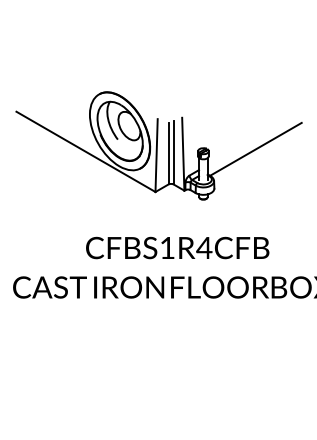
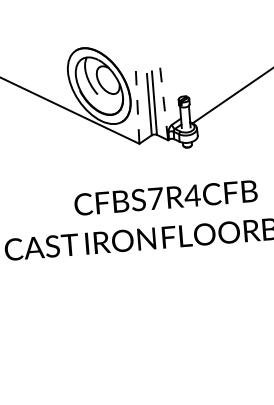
line: (183, 154) -> (164, 104), solid -> dashed
line: (156, 155) -> (137, 107), solid -> dashed
text: (167, 247) -> (155, 198), CFBS1R4CFB -> CFBS7R4CFB

